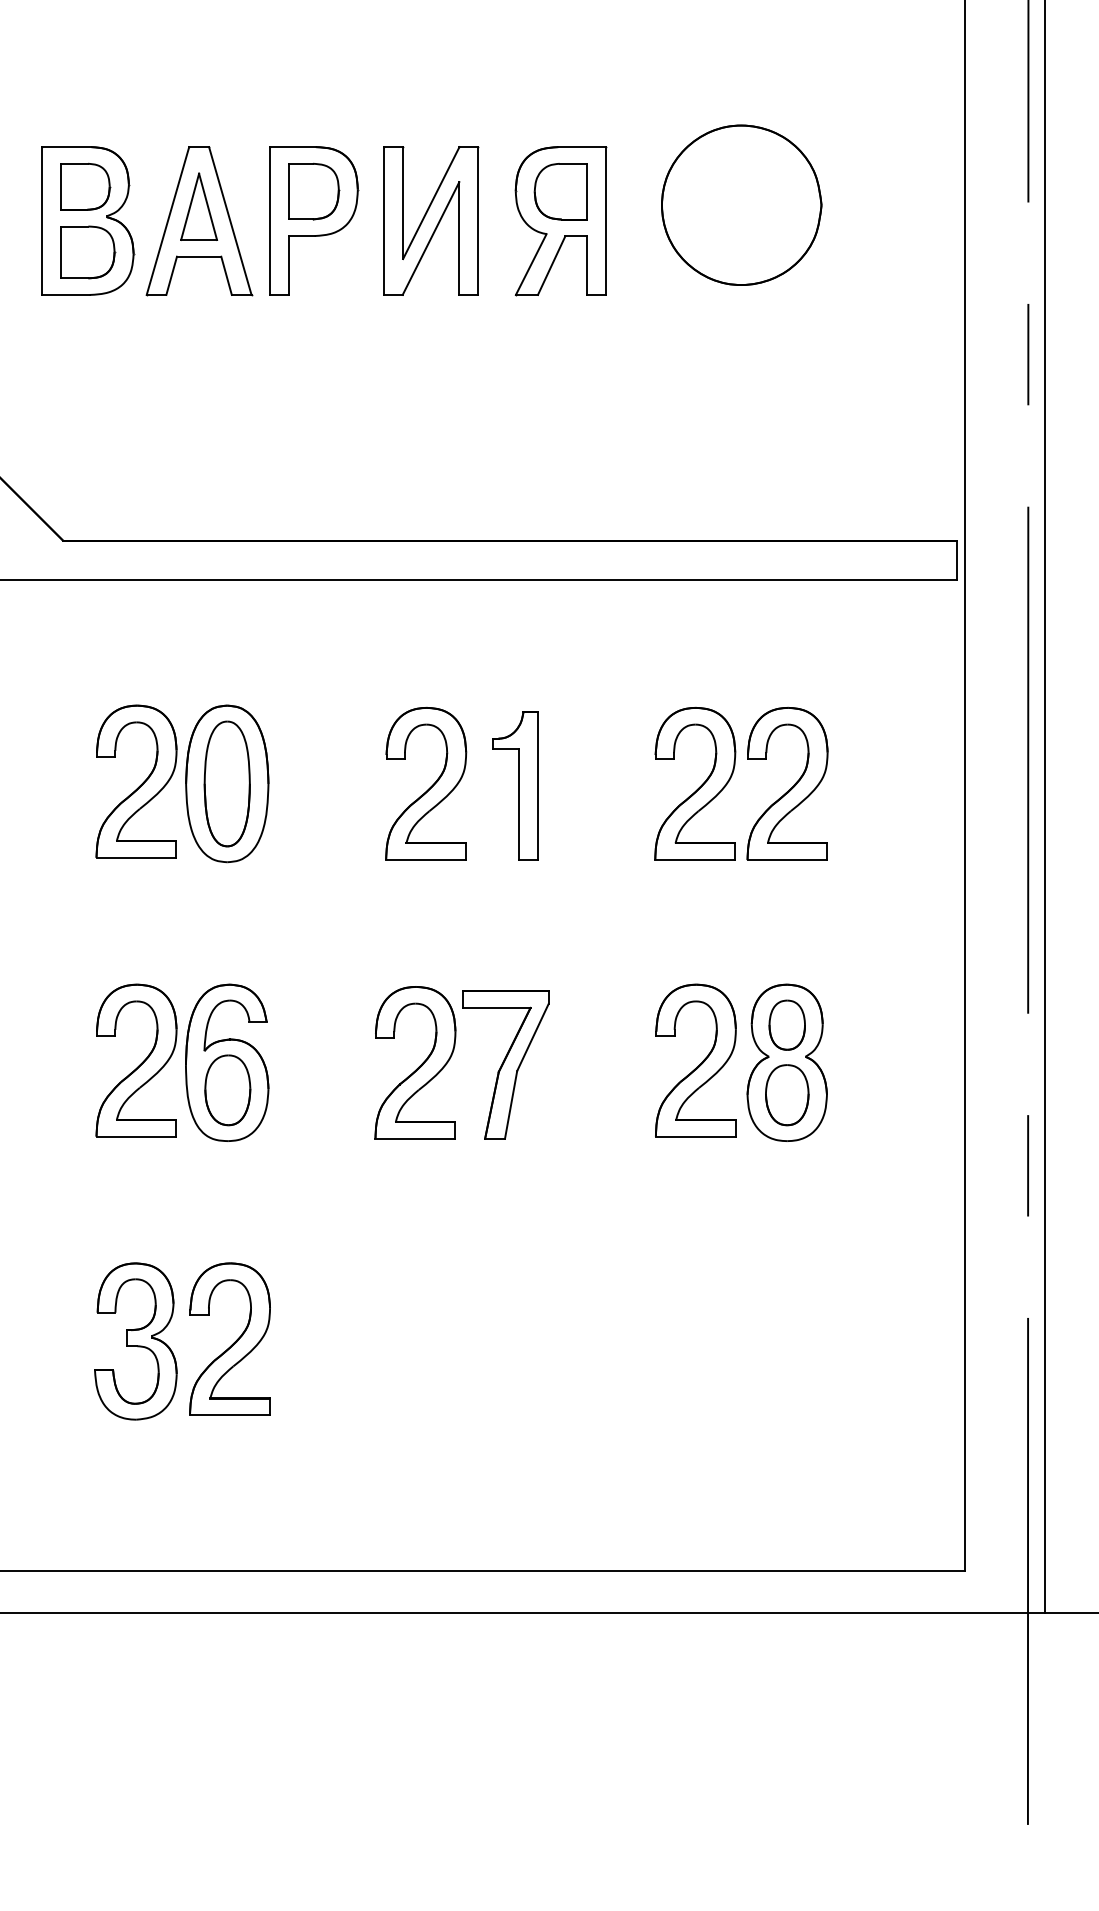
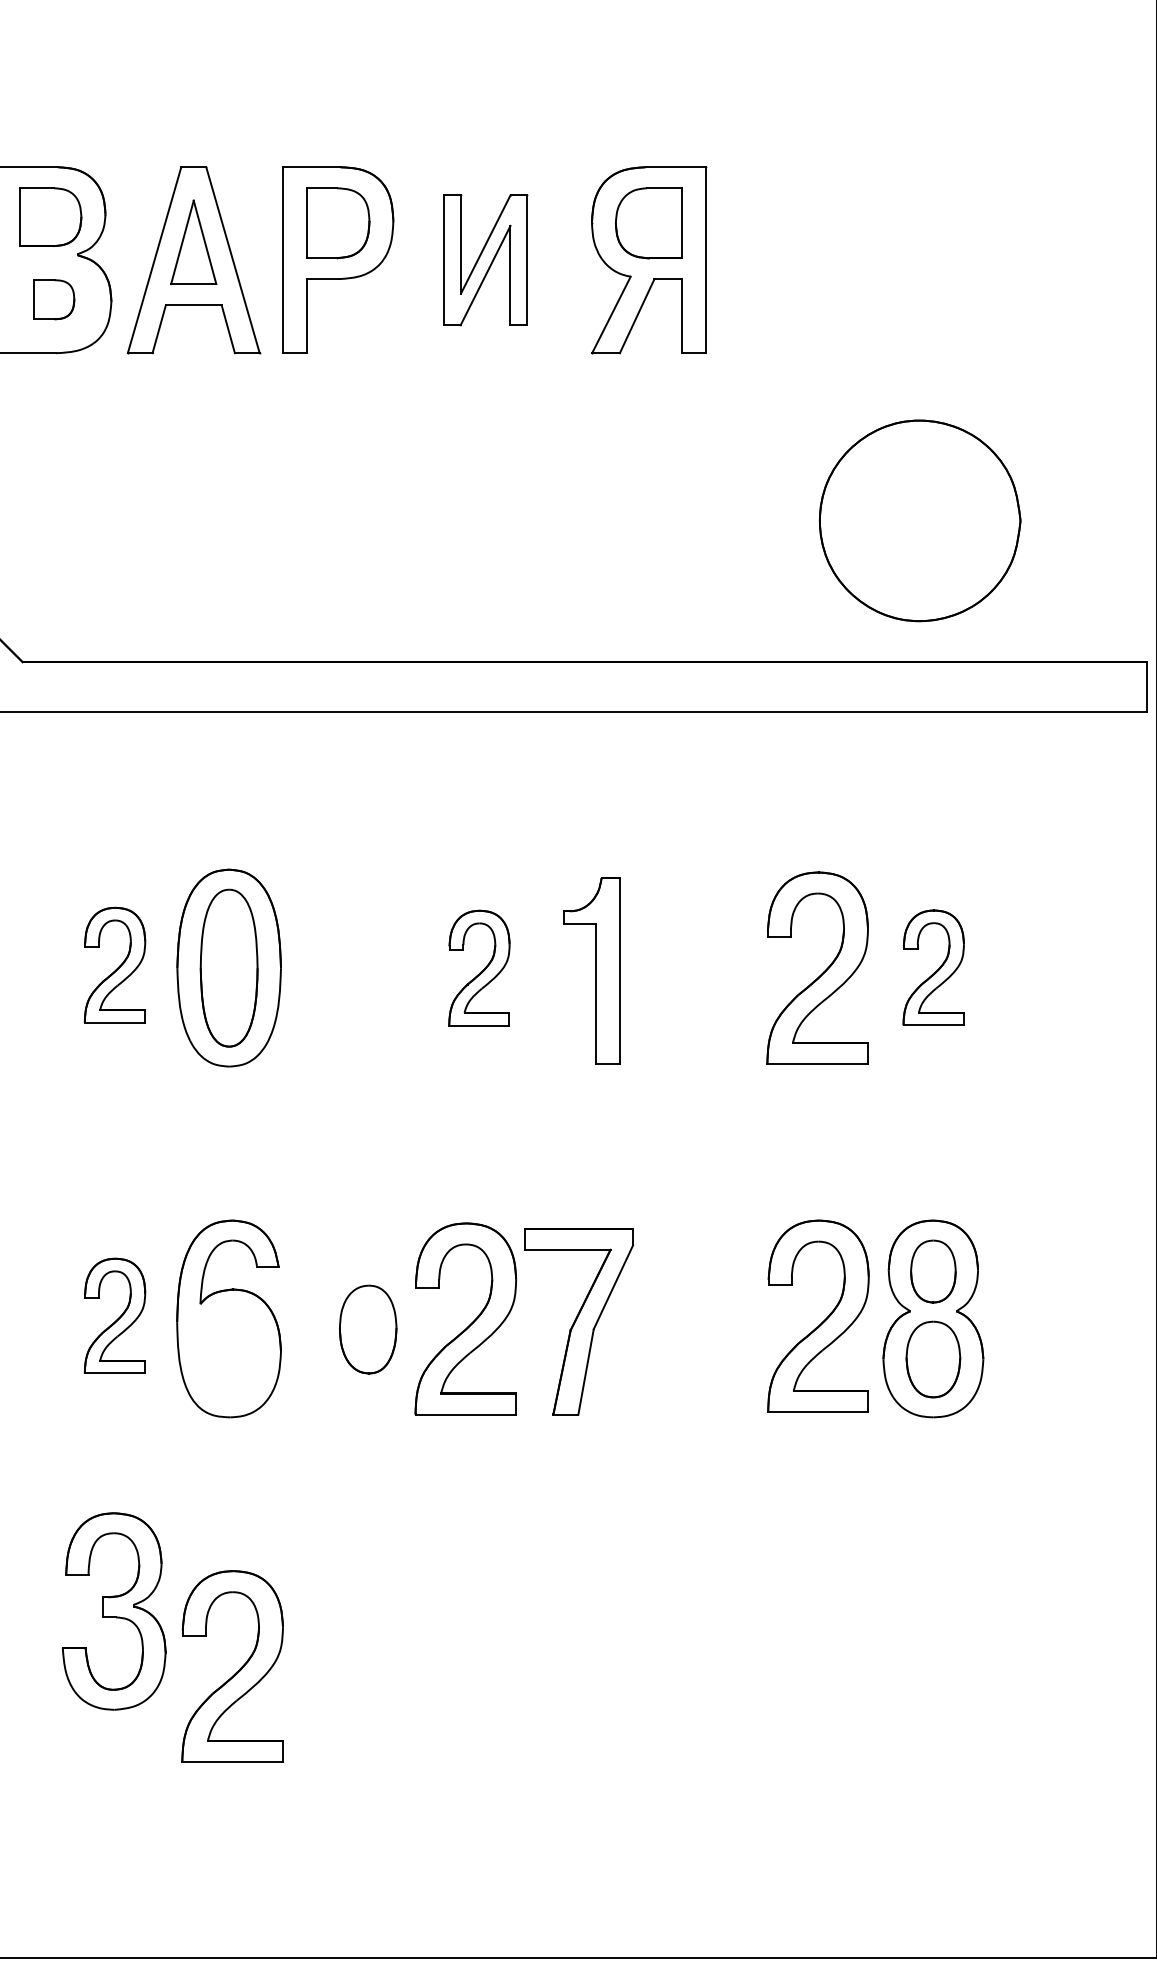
part: (741, 204) -> (919, 519), moved
part: (431, 220) -> (485, 259), size x0.7
part: (88, 252) -> (54, 299), size x0.6
part: (136, 781) -> (114, 965), size x0.6
part: (426, 783) -> (479, 967), size x0.6
part: (787, 783) -> (933, 967), size x0.6
part: (136, 1060) -> (114, 1315), size x0.6
part: (227, 1090) -> (367, 1329), moved
part: (135, 1341) -> (113, 1611), moved

